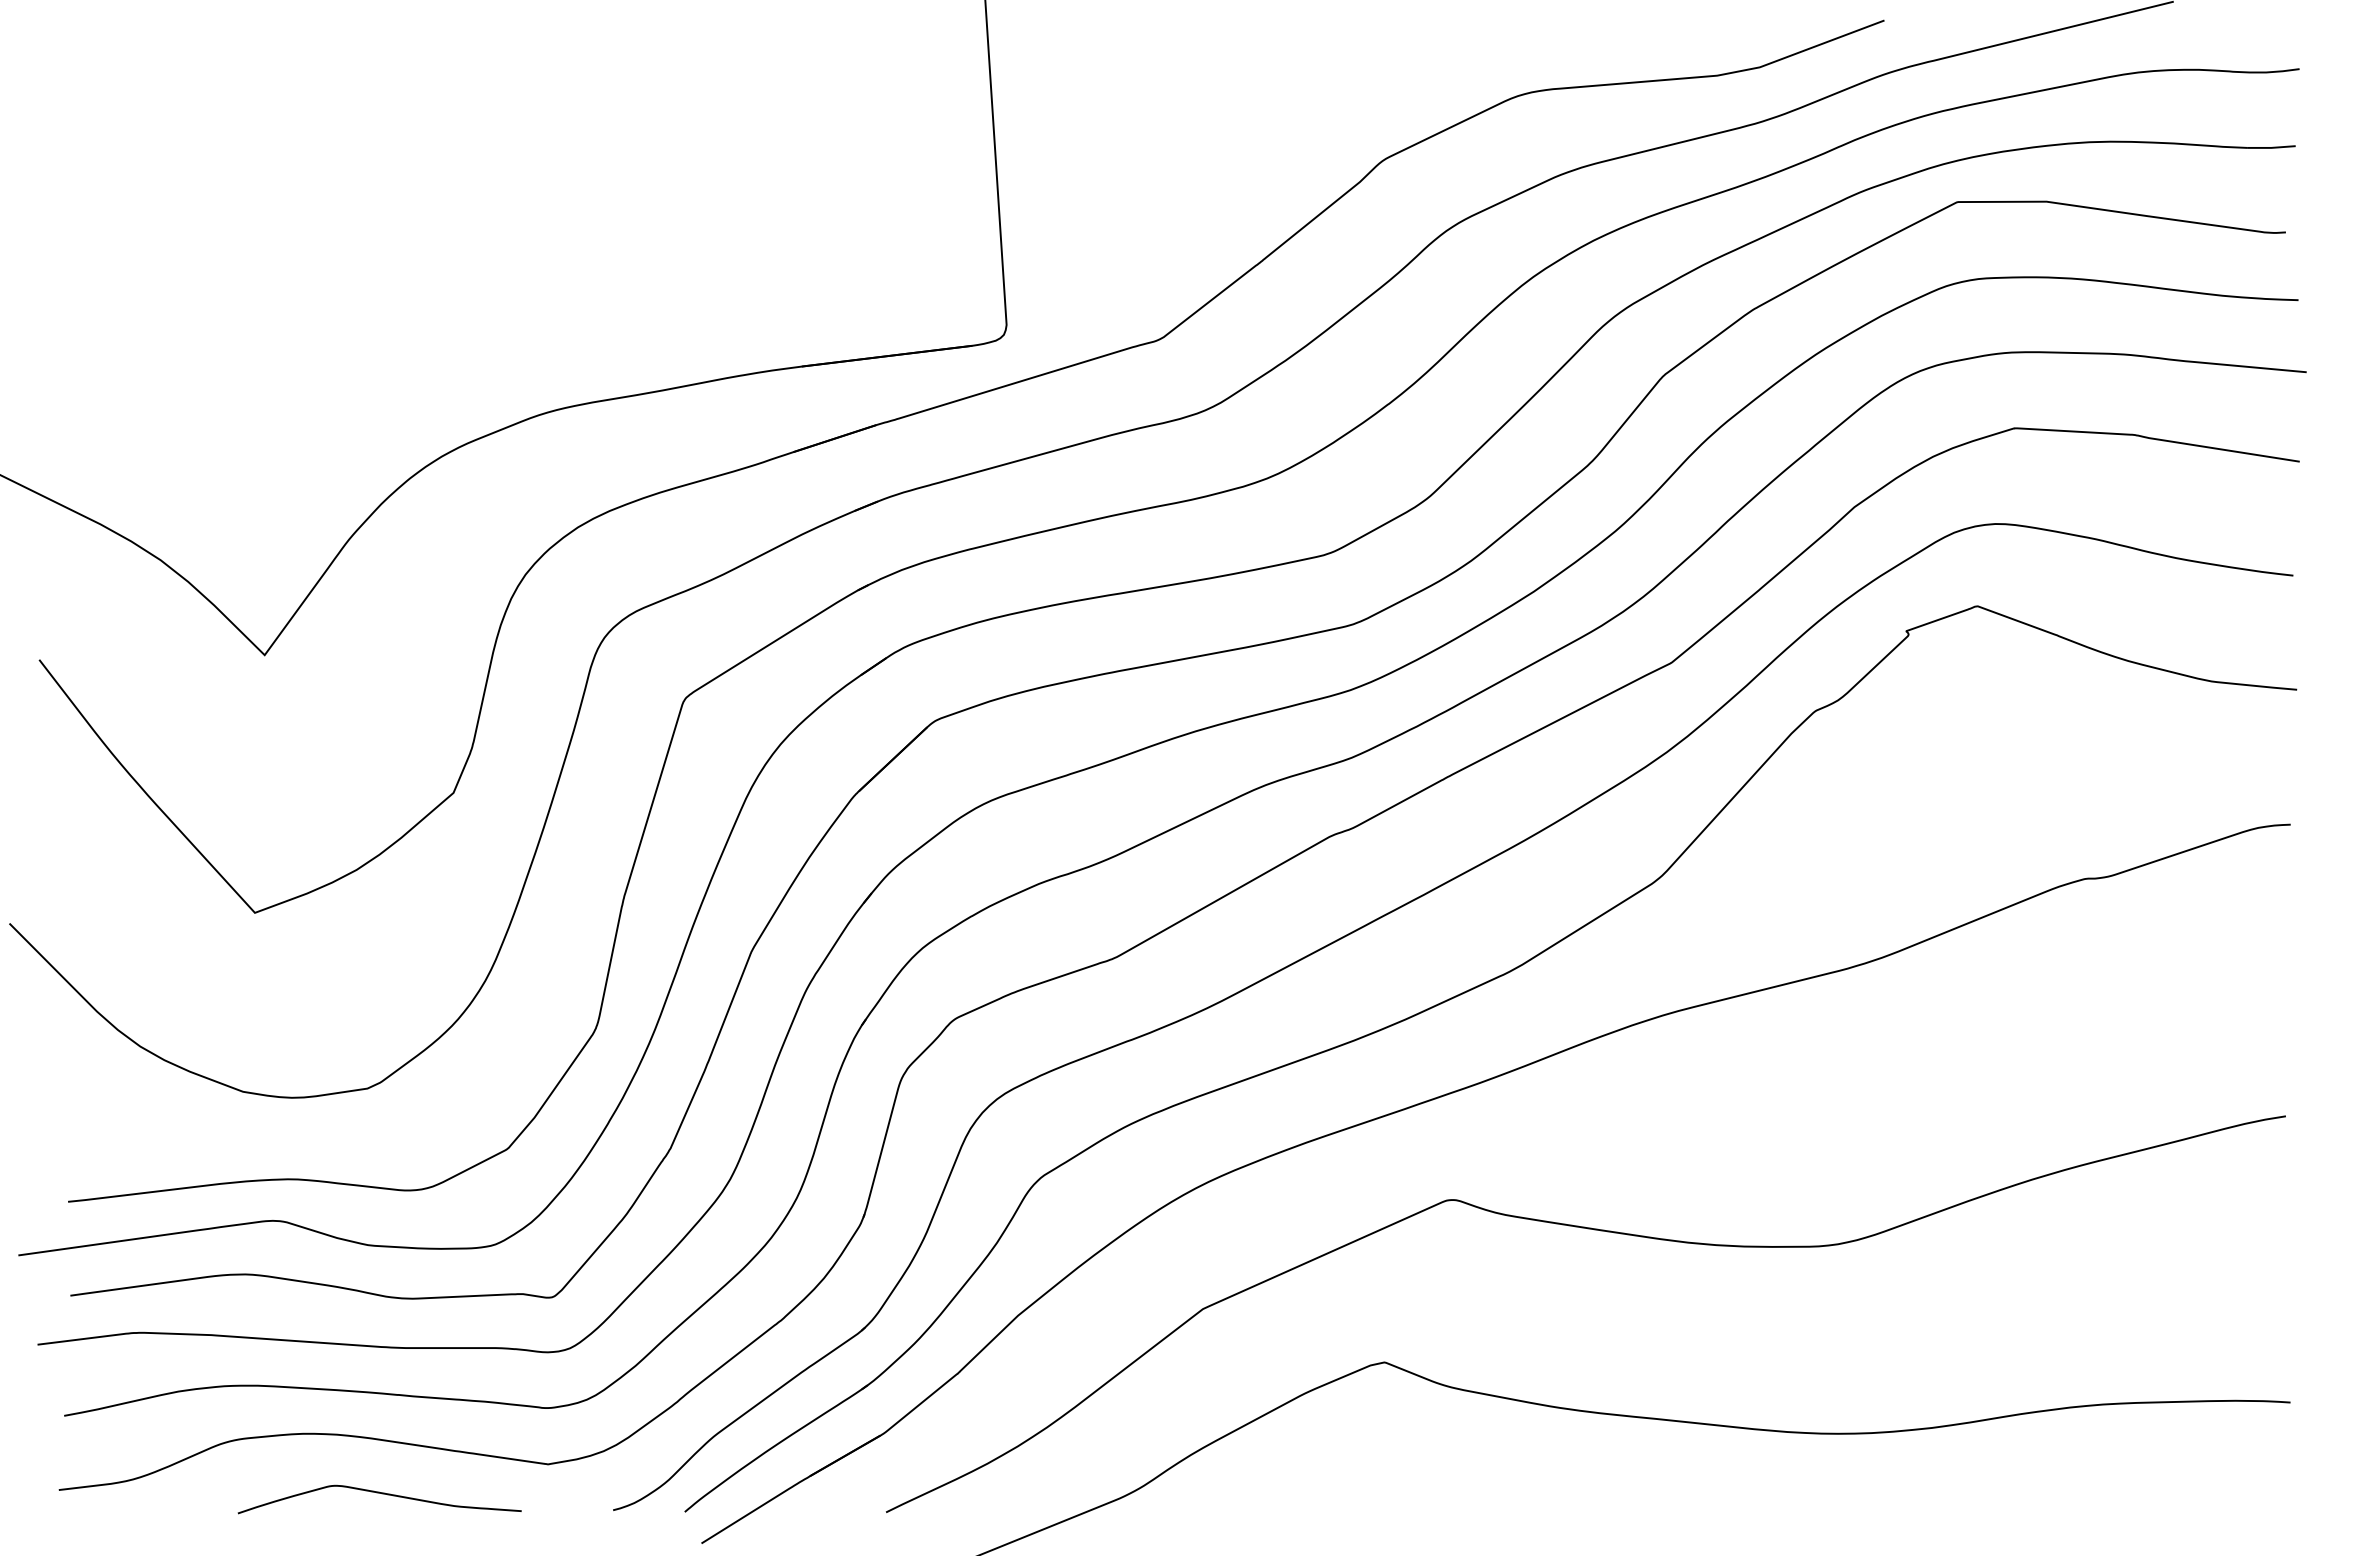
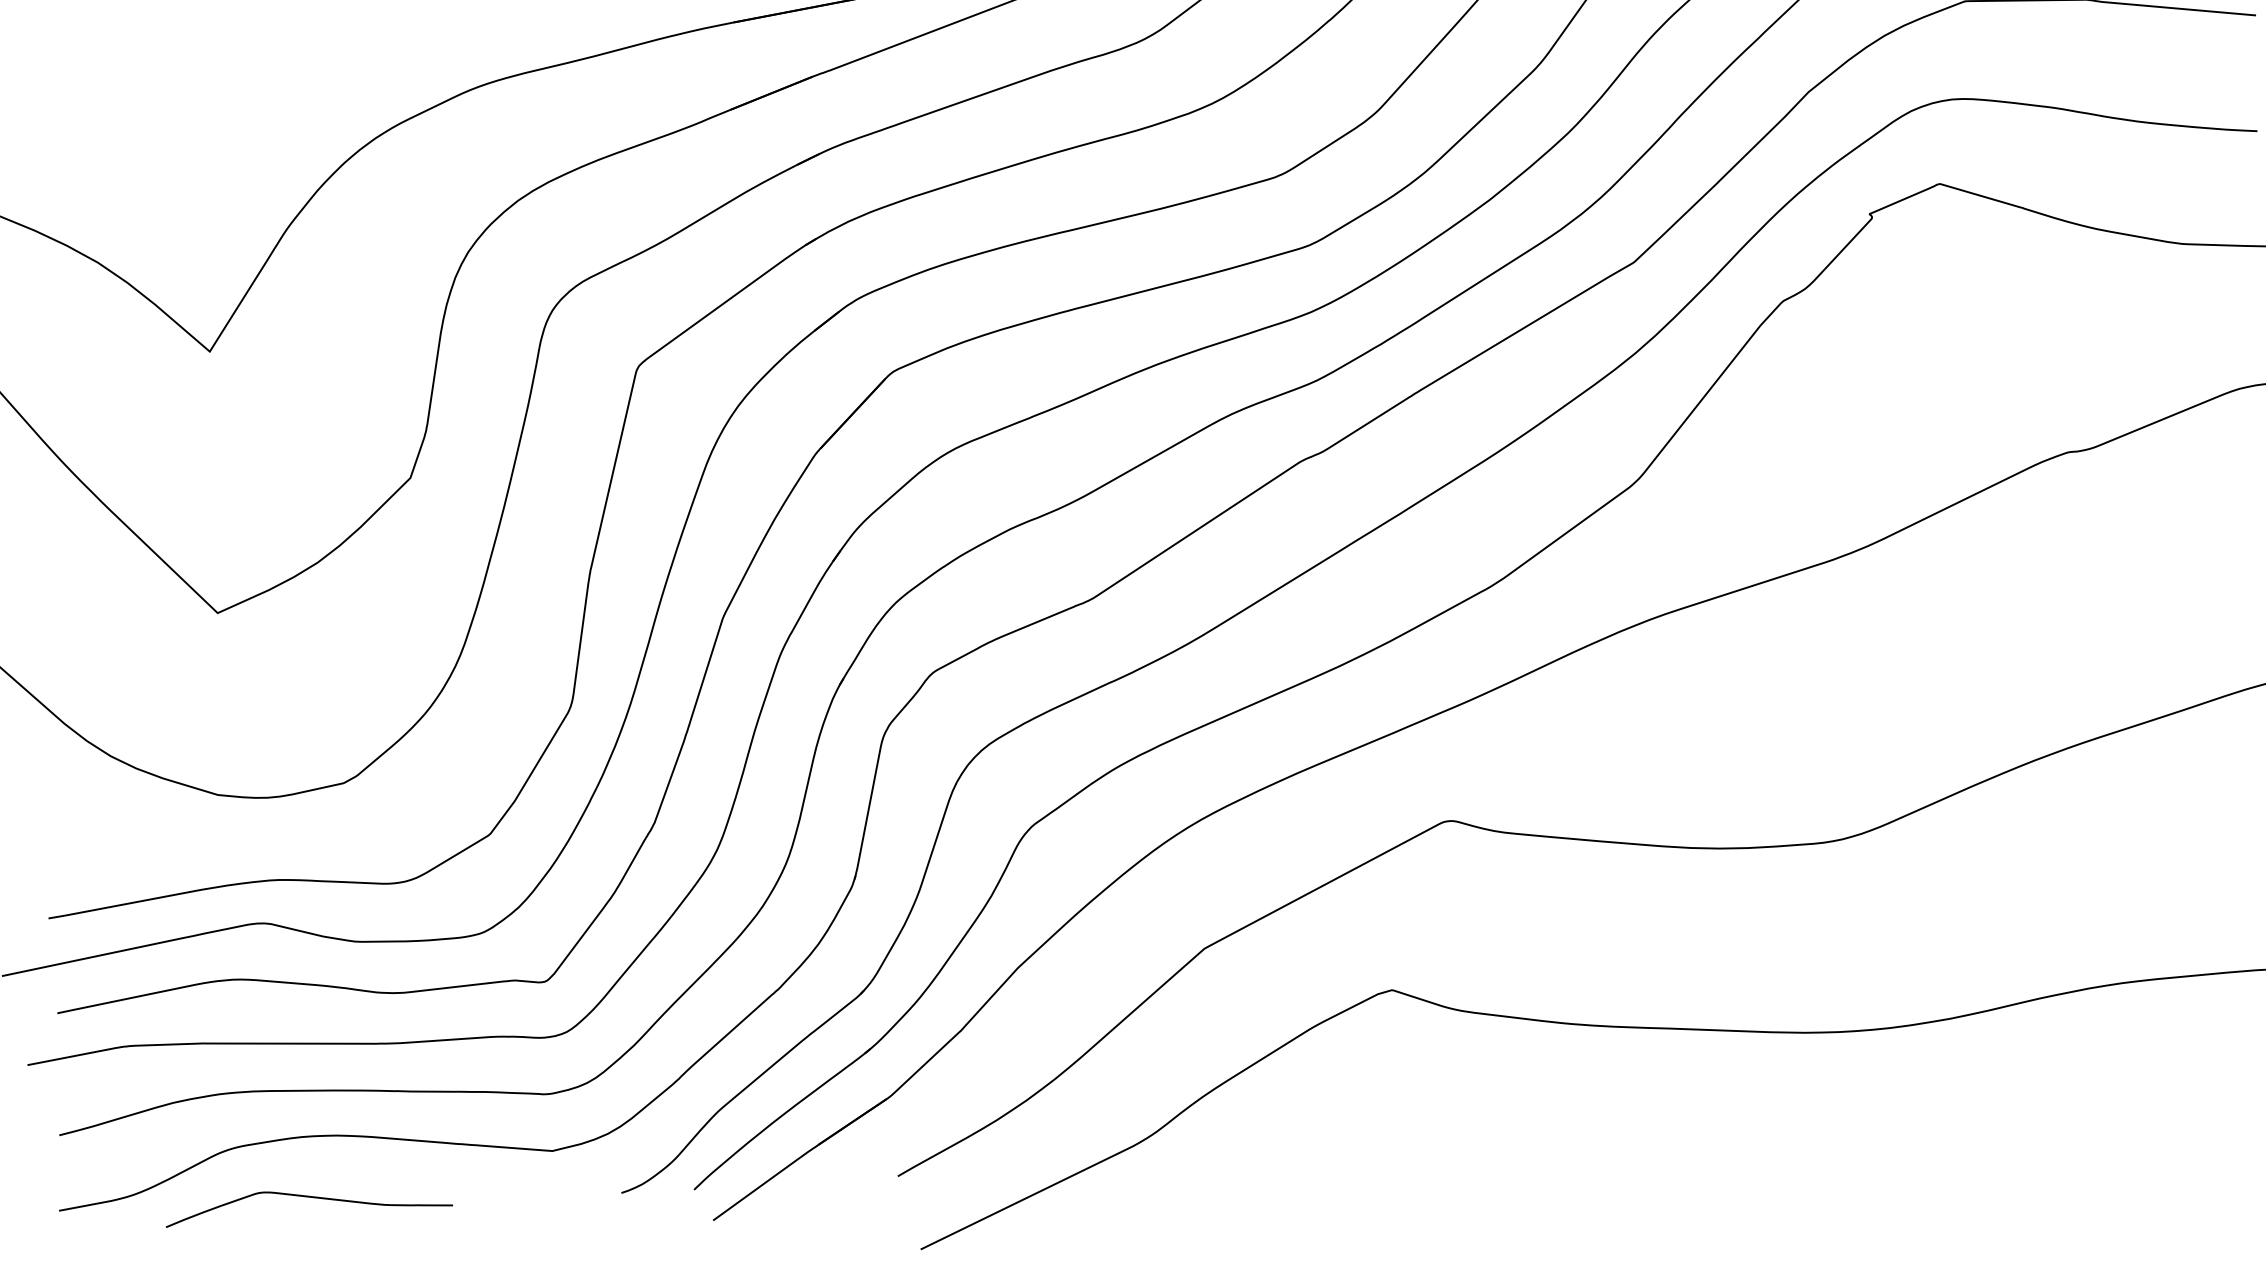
curve: (382, 1494) -> (311, 1198), moved

